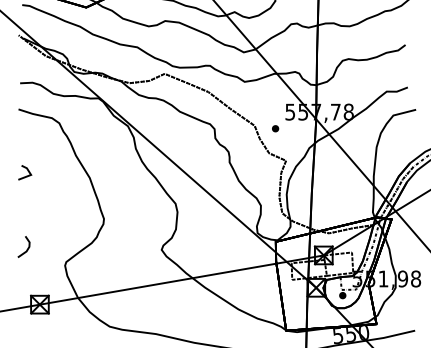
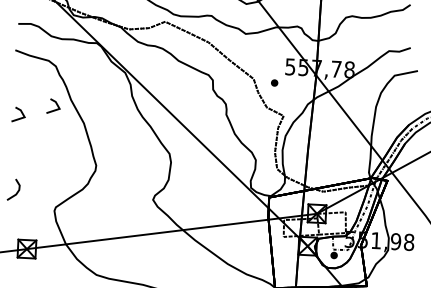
line: (61, 161) -> (56, 105), added

